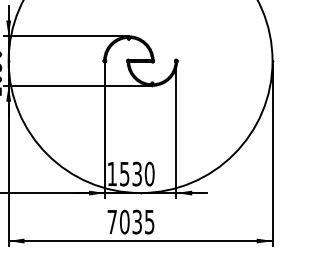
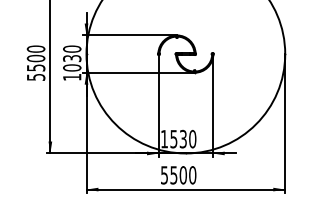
text: (130, 222) -> (178, 175), 7035 -> 5500

